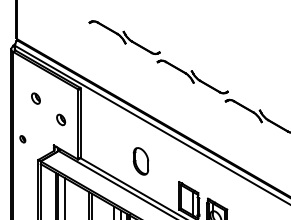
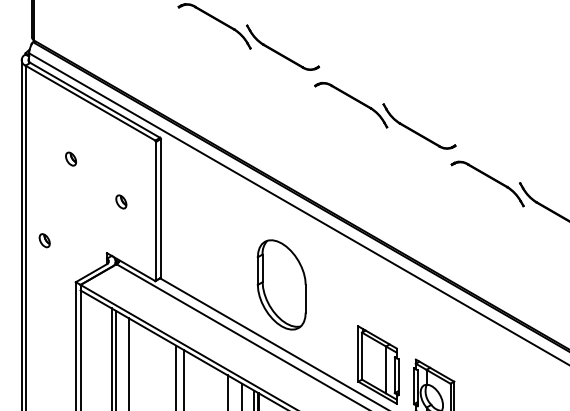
part: (35, 98) -> (70, 158), size x0.62
part: (60, 119) -> (120, 201), size x0.62
part: (140, 161) -> (280, 285), size x1.67

